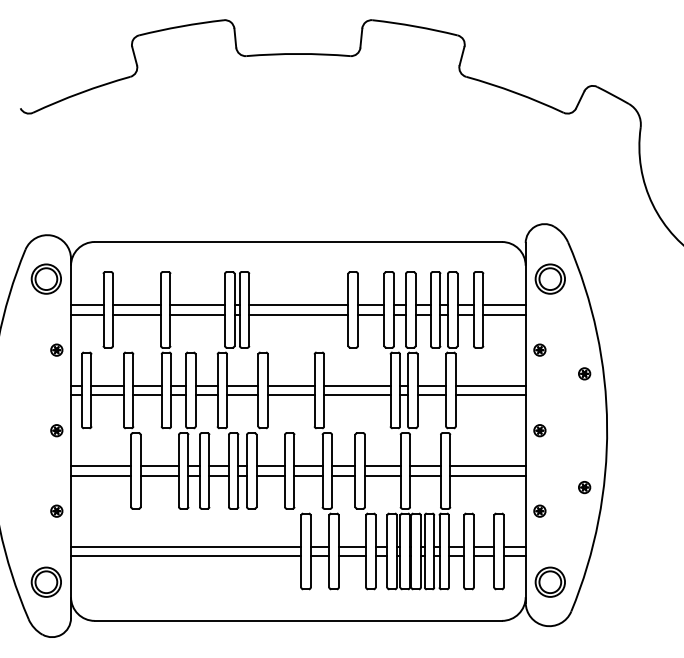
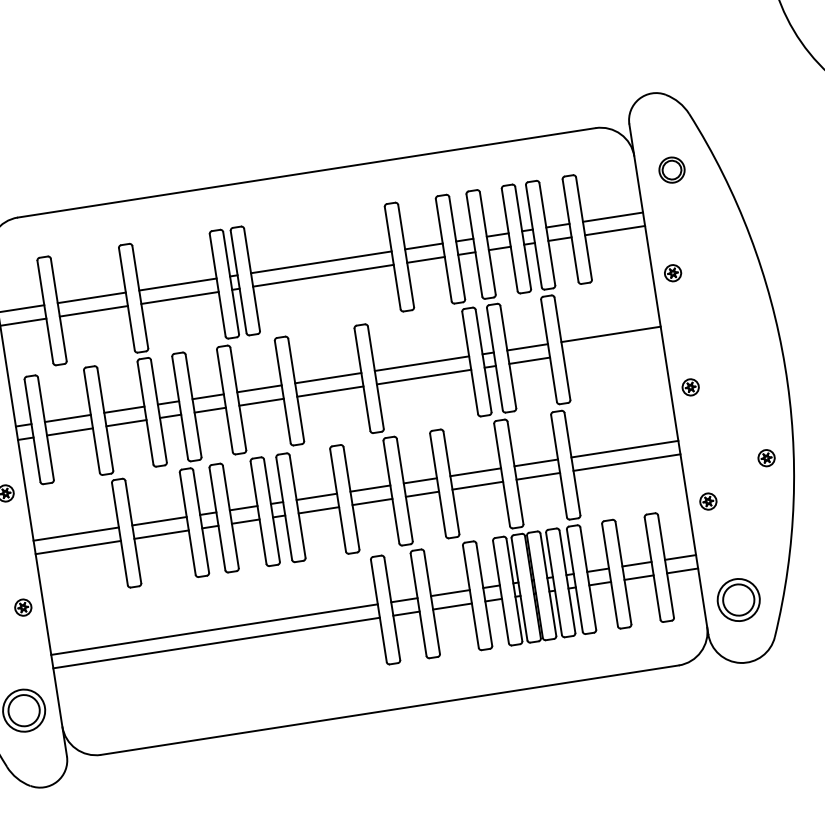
part: (549, 278) -> (670, 169), size x0.6
part: (584, 373) -> (741, 296), removed
line: (490, 395) -> (612, 348), removed

